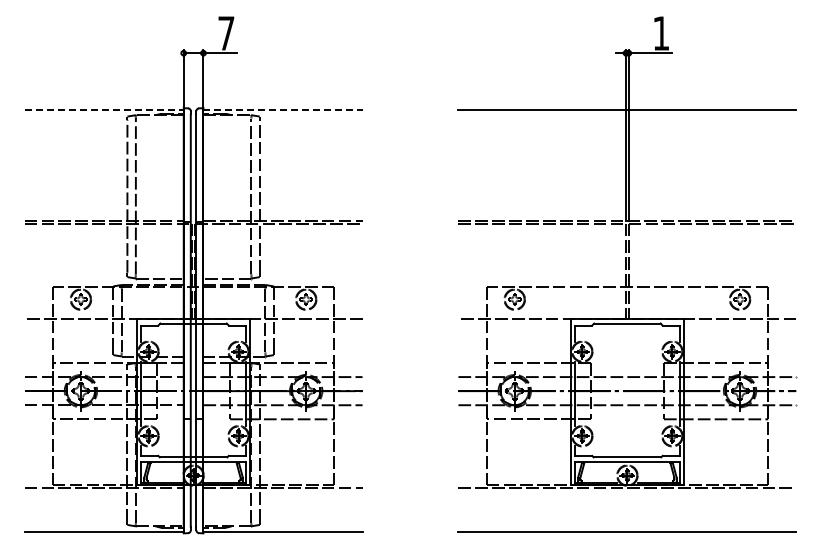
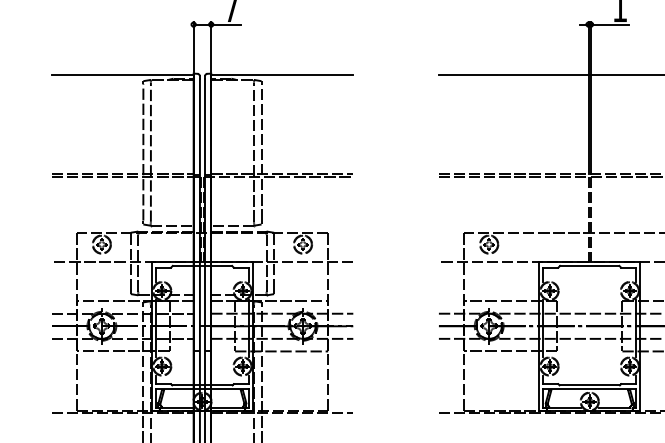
line: (104, 109) -> (122, 74), dashed -> solid
line: (283, 109) -> (282, 74), dashed -> solid

